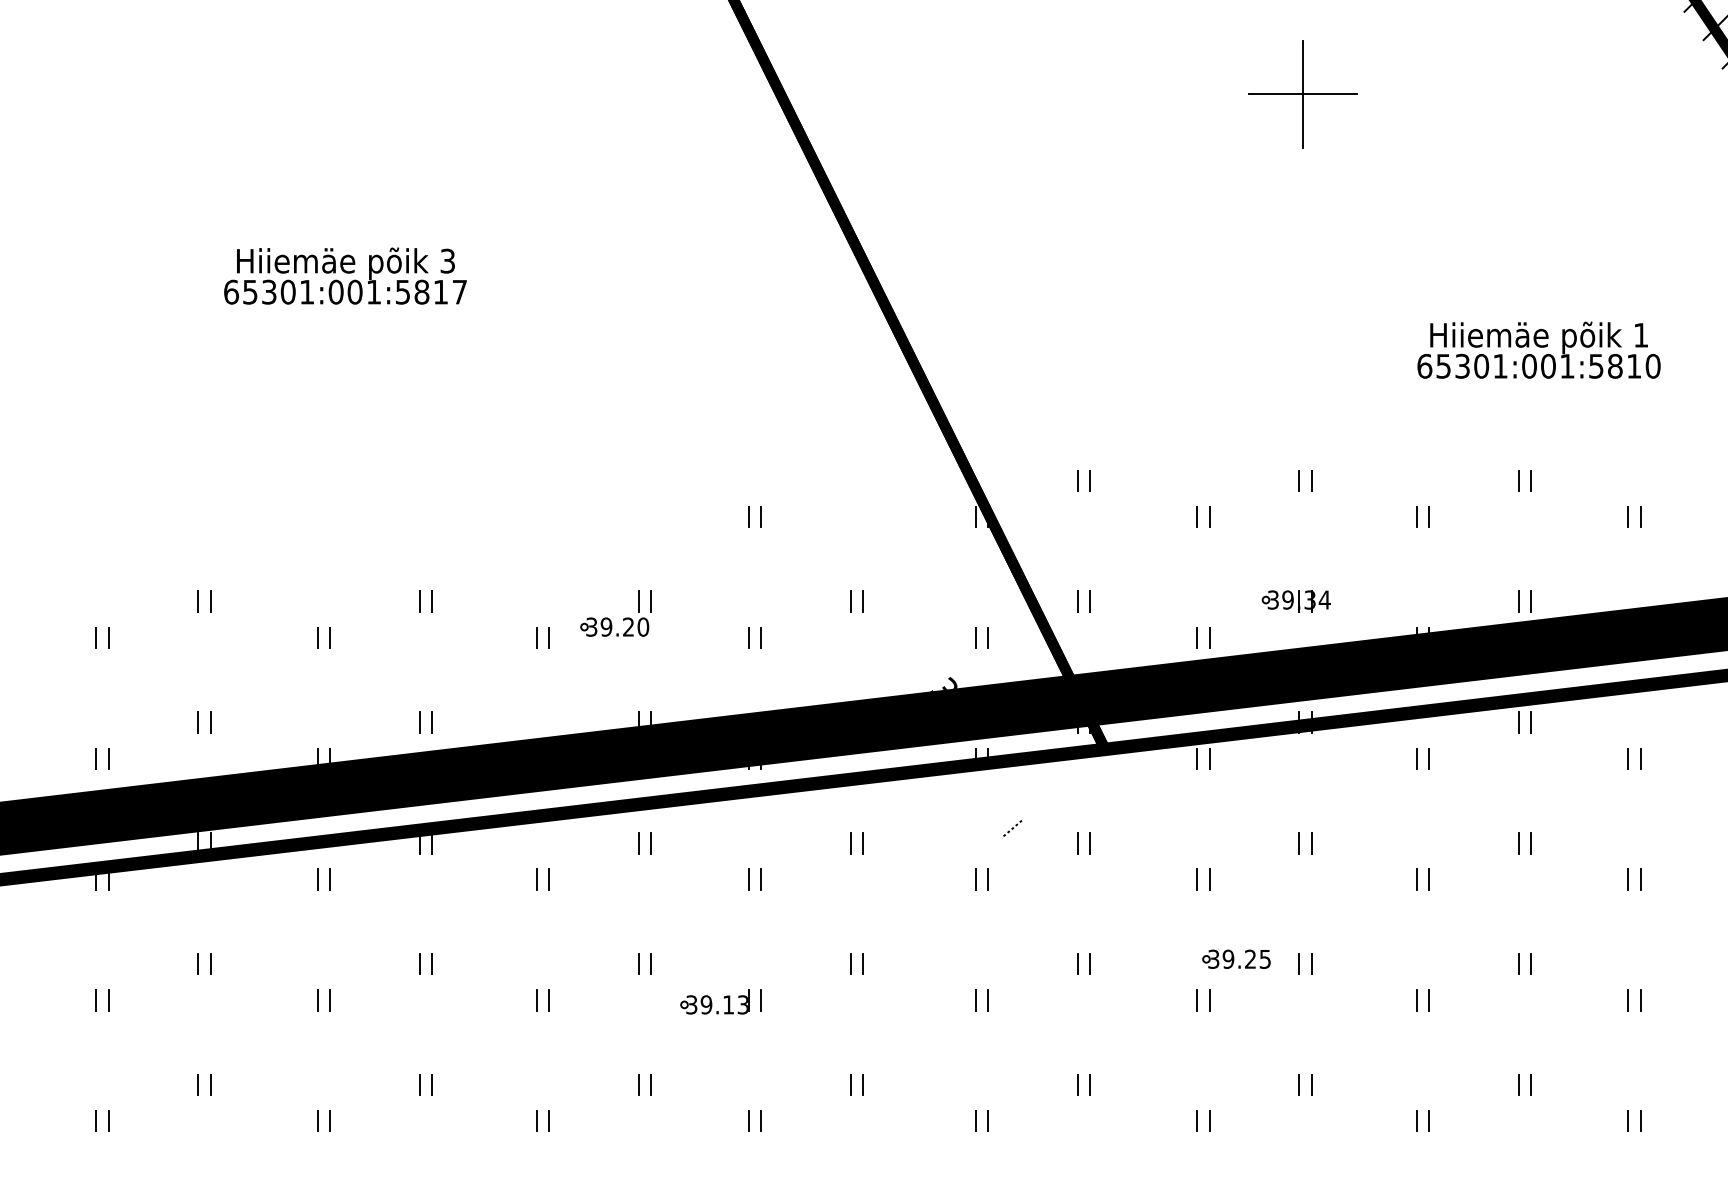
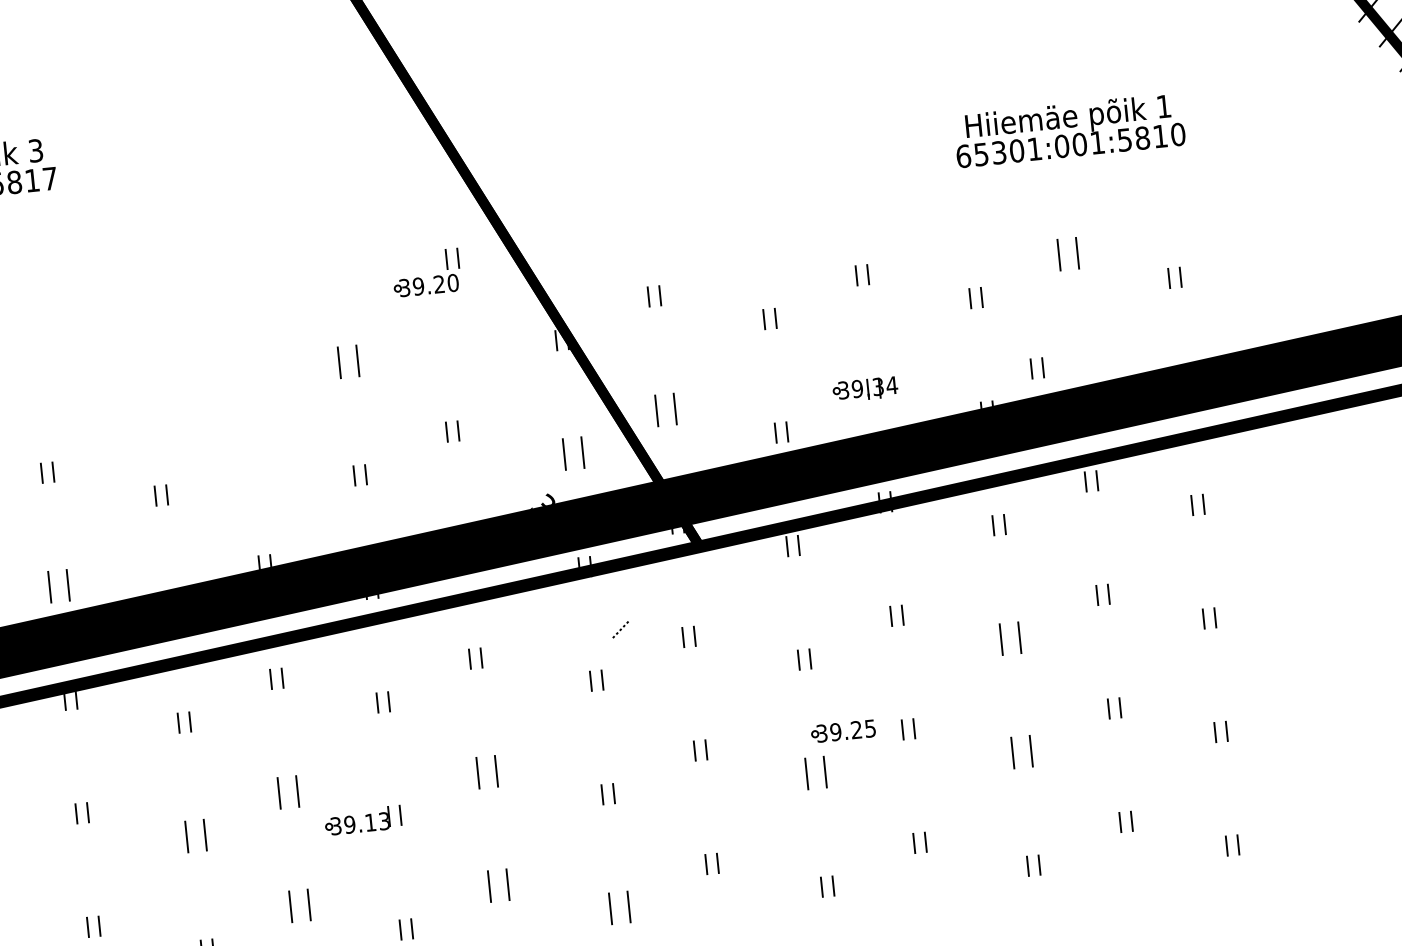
part: (1524, 480) -> (1068, 254), size x1.6
part: (754, 516) -> (348, 361), size x1.6
part: (1083, 601) -> (665, 409), size x1.6
part: (1524, 601) -> (1037, 368), moved
part: (609, 618) -> (420, 278), moved
part: (981, 637) -> (573, 453), size x1.6
part: (425, 722) -> (58, 586), size x1.6
part: (1422, 879) -> (1010, 638), size x1.6
part: (644, 963) -> (287, 791), size x1.6
part: (856, 963) -> (486, 771), size x1.6
part: (542, 1000) -> (195, 836), size x1.6
part: (1203, 1000) -> (816, 773), size x1.6
part: (1422, 1000) -> (1022, 752), size x1.6
part: (644, 1084) -> (299, 905), size x1.6
part: (856, 1084) -> (498, 885), size x1.6
part: (981, 1120) -> (619, 907), size x1.6

